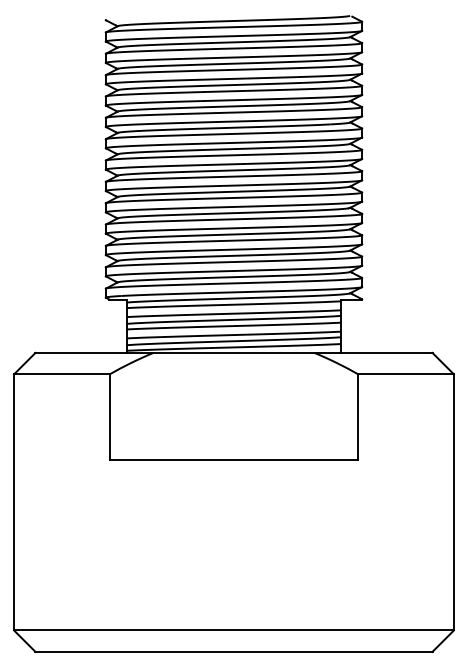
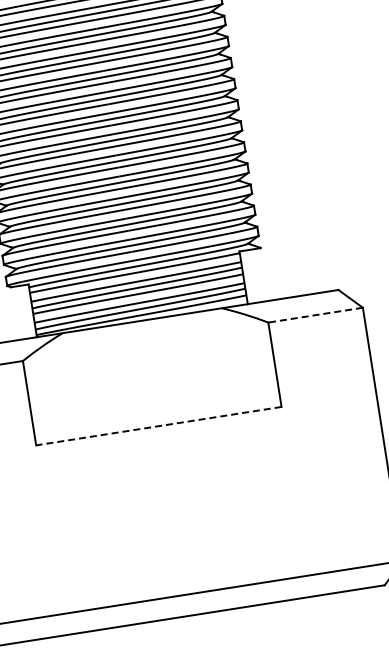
line: (406, 374) -> (316, 315), solid -> dashed
line: (233, 459) -> (158, 426), solid -> dashed

